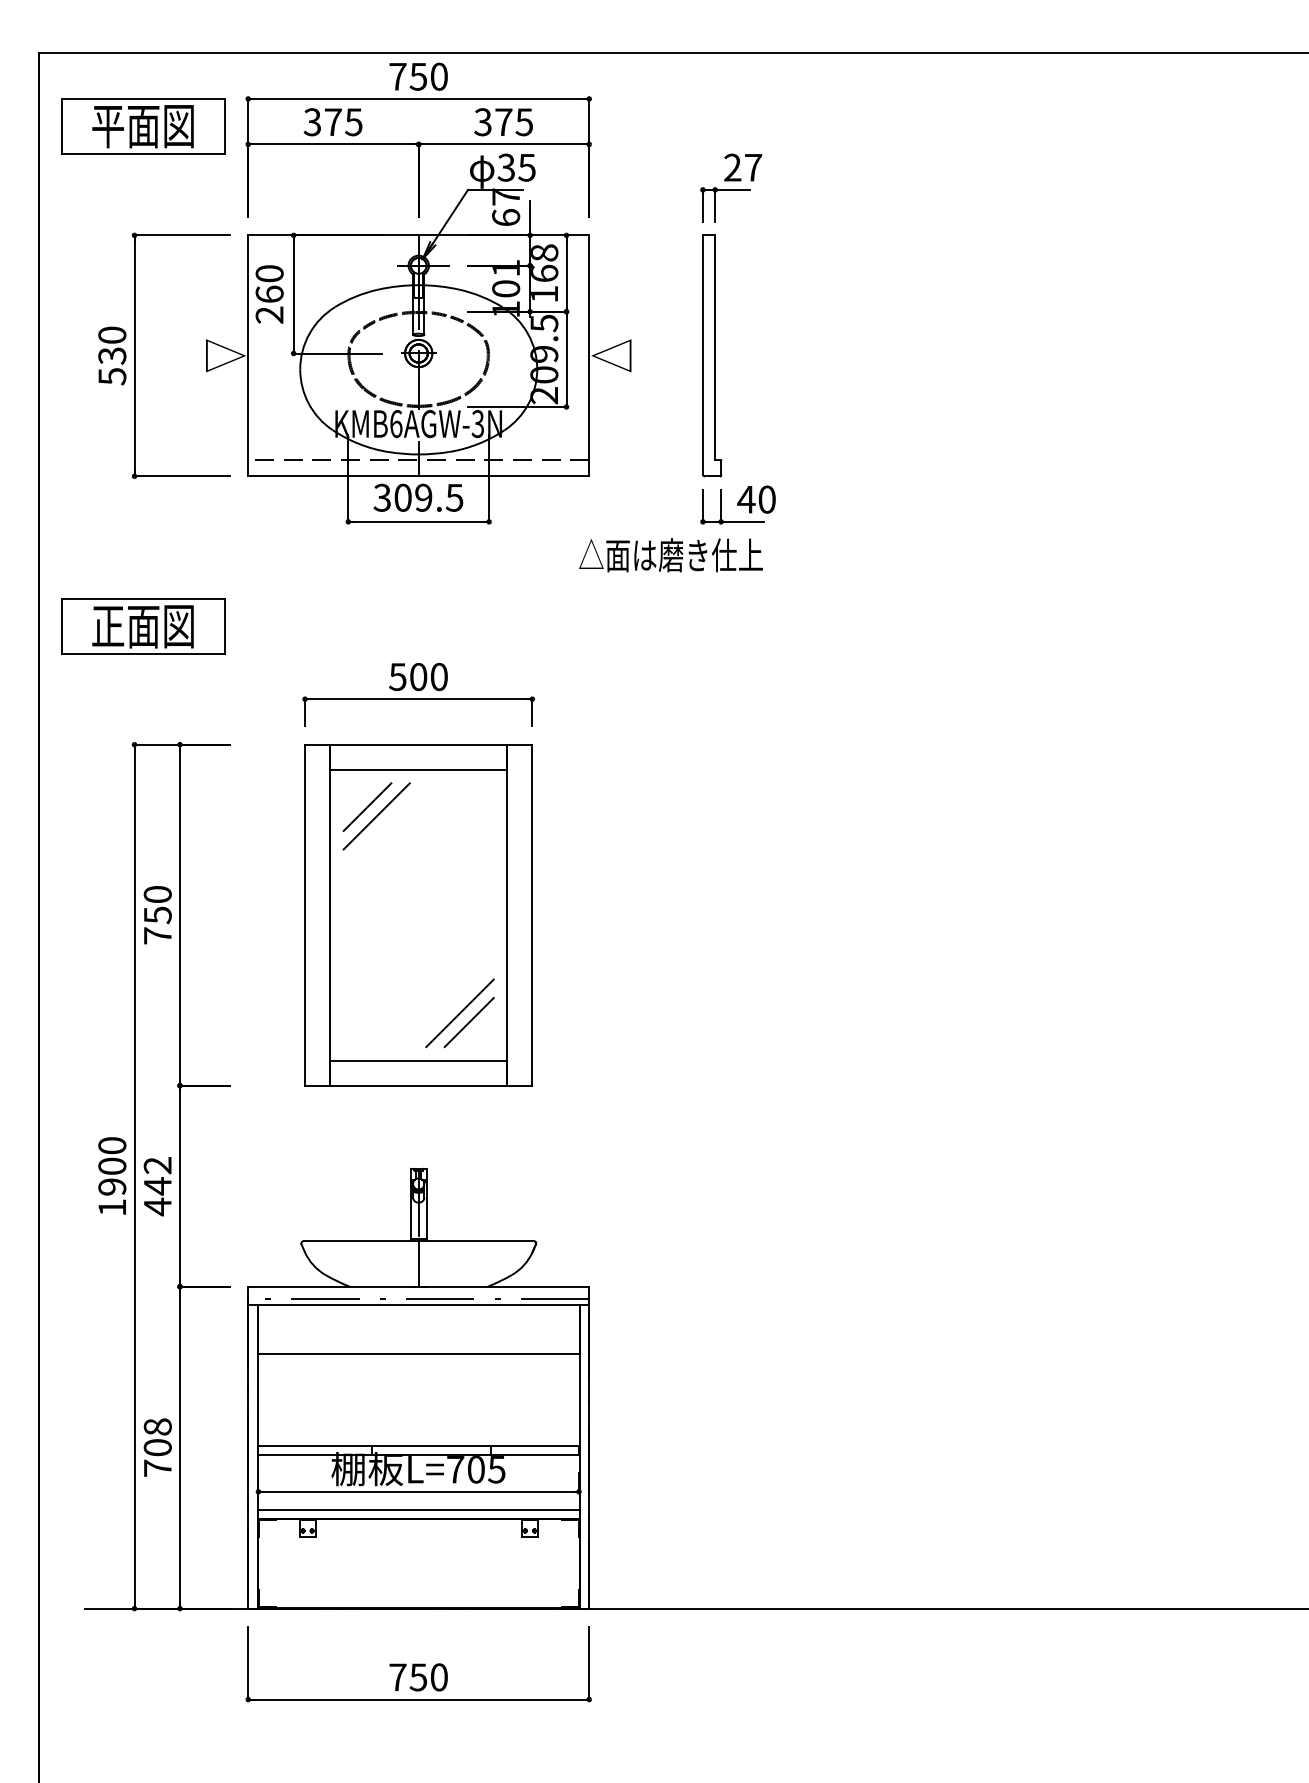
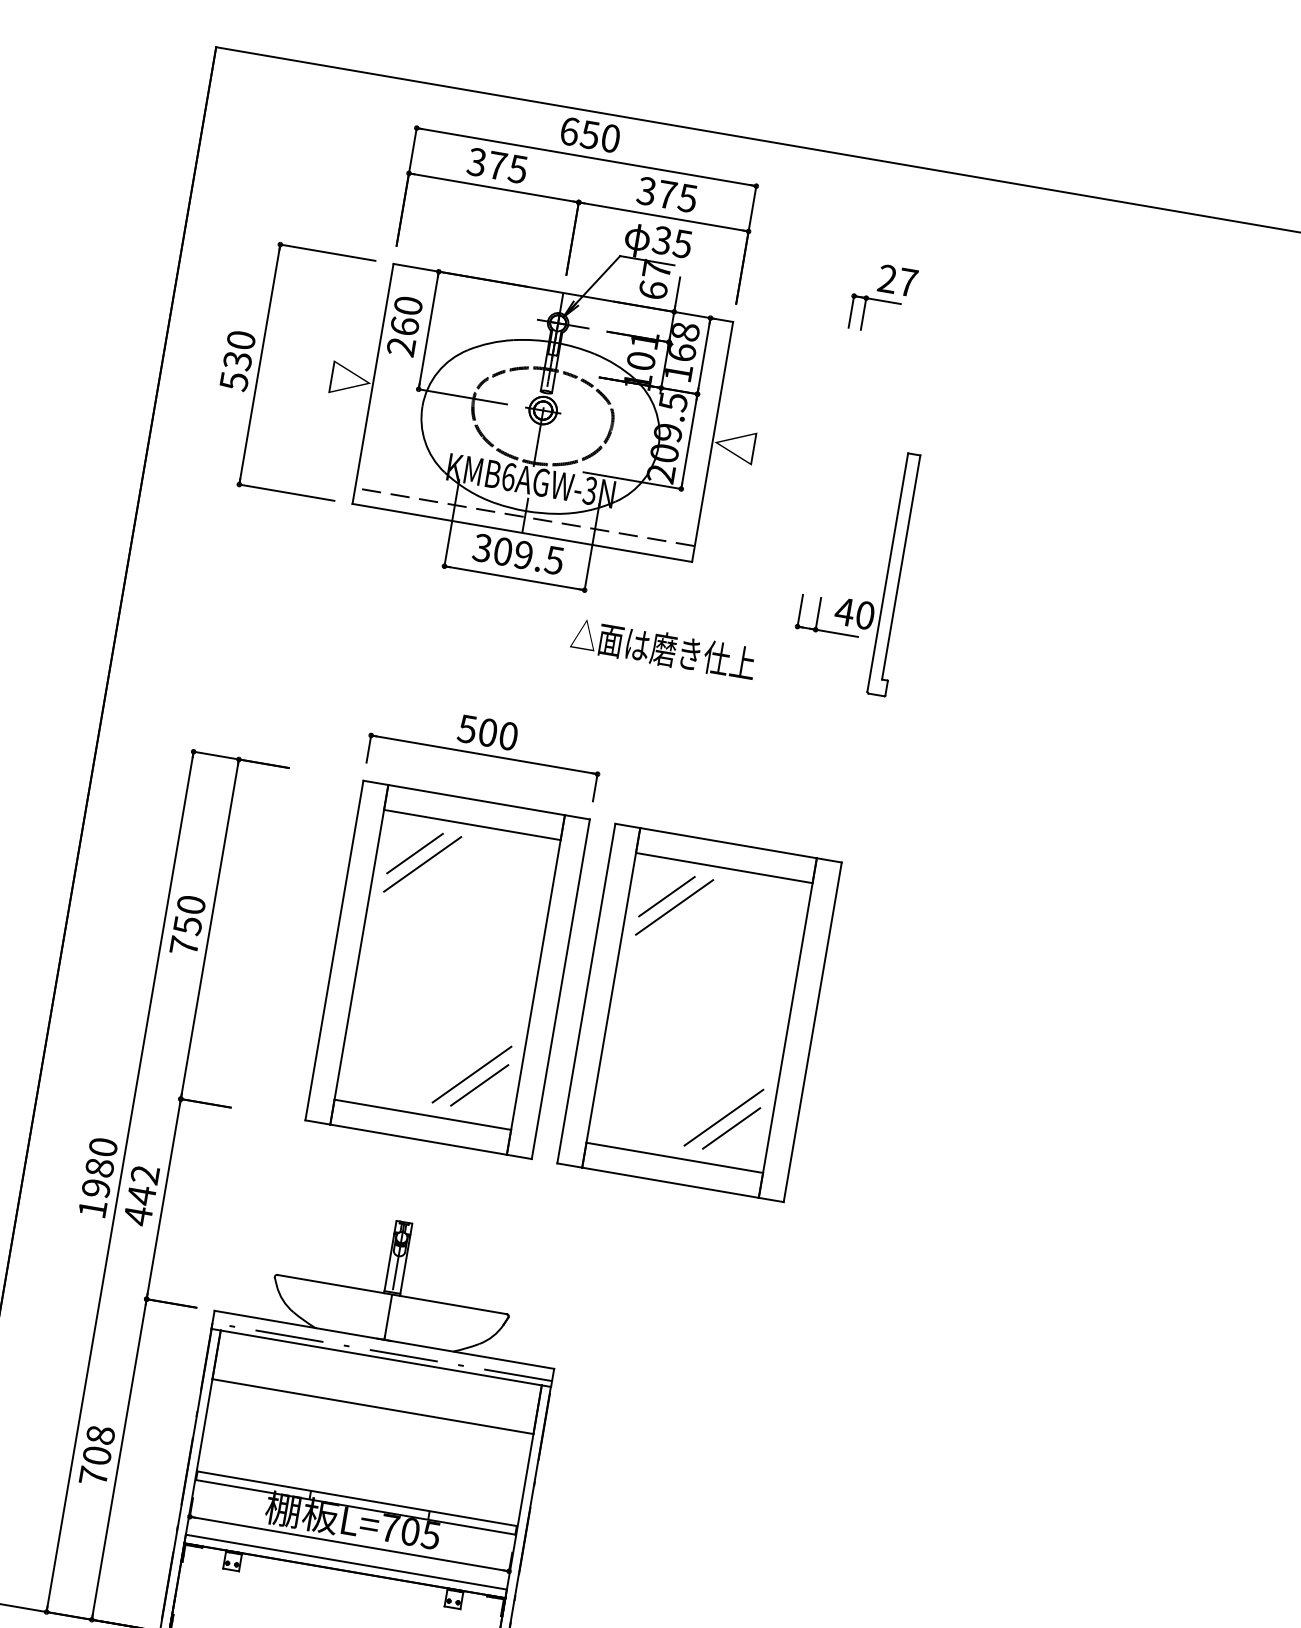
text: (397, 76) -> (569, 131), 750 -> 650
part: (143, 126) -> (307, 137), removed
part: (712, 355) -> (897, 574), moved
part: (670, 555) -> (663, 649), moved
part: (143, 626) -> (222, 635), removed
part: (671, 915) -> (699, 1013), added
text: (112, 1165) -> (100, 1167), 1900 -> 1980

